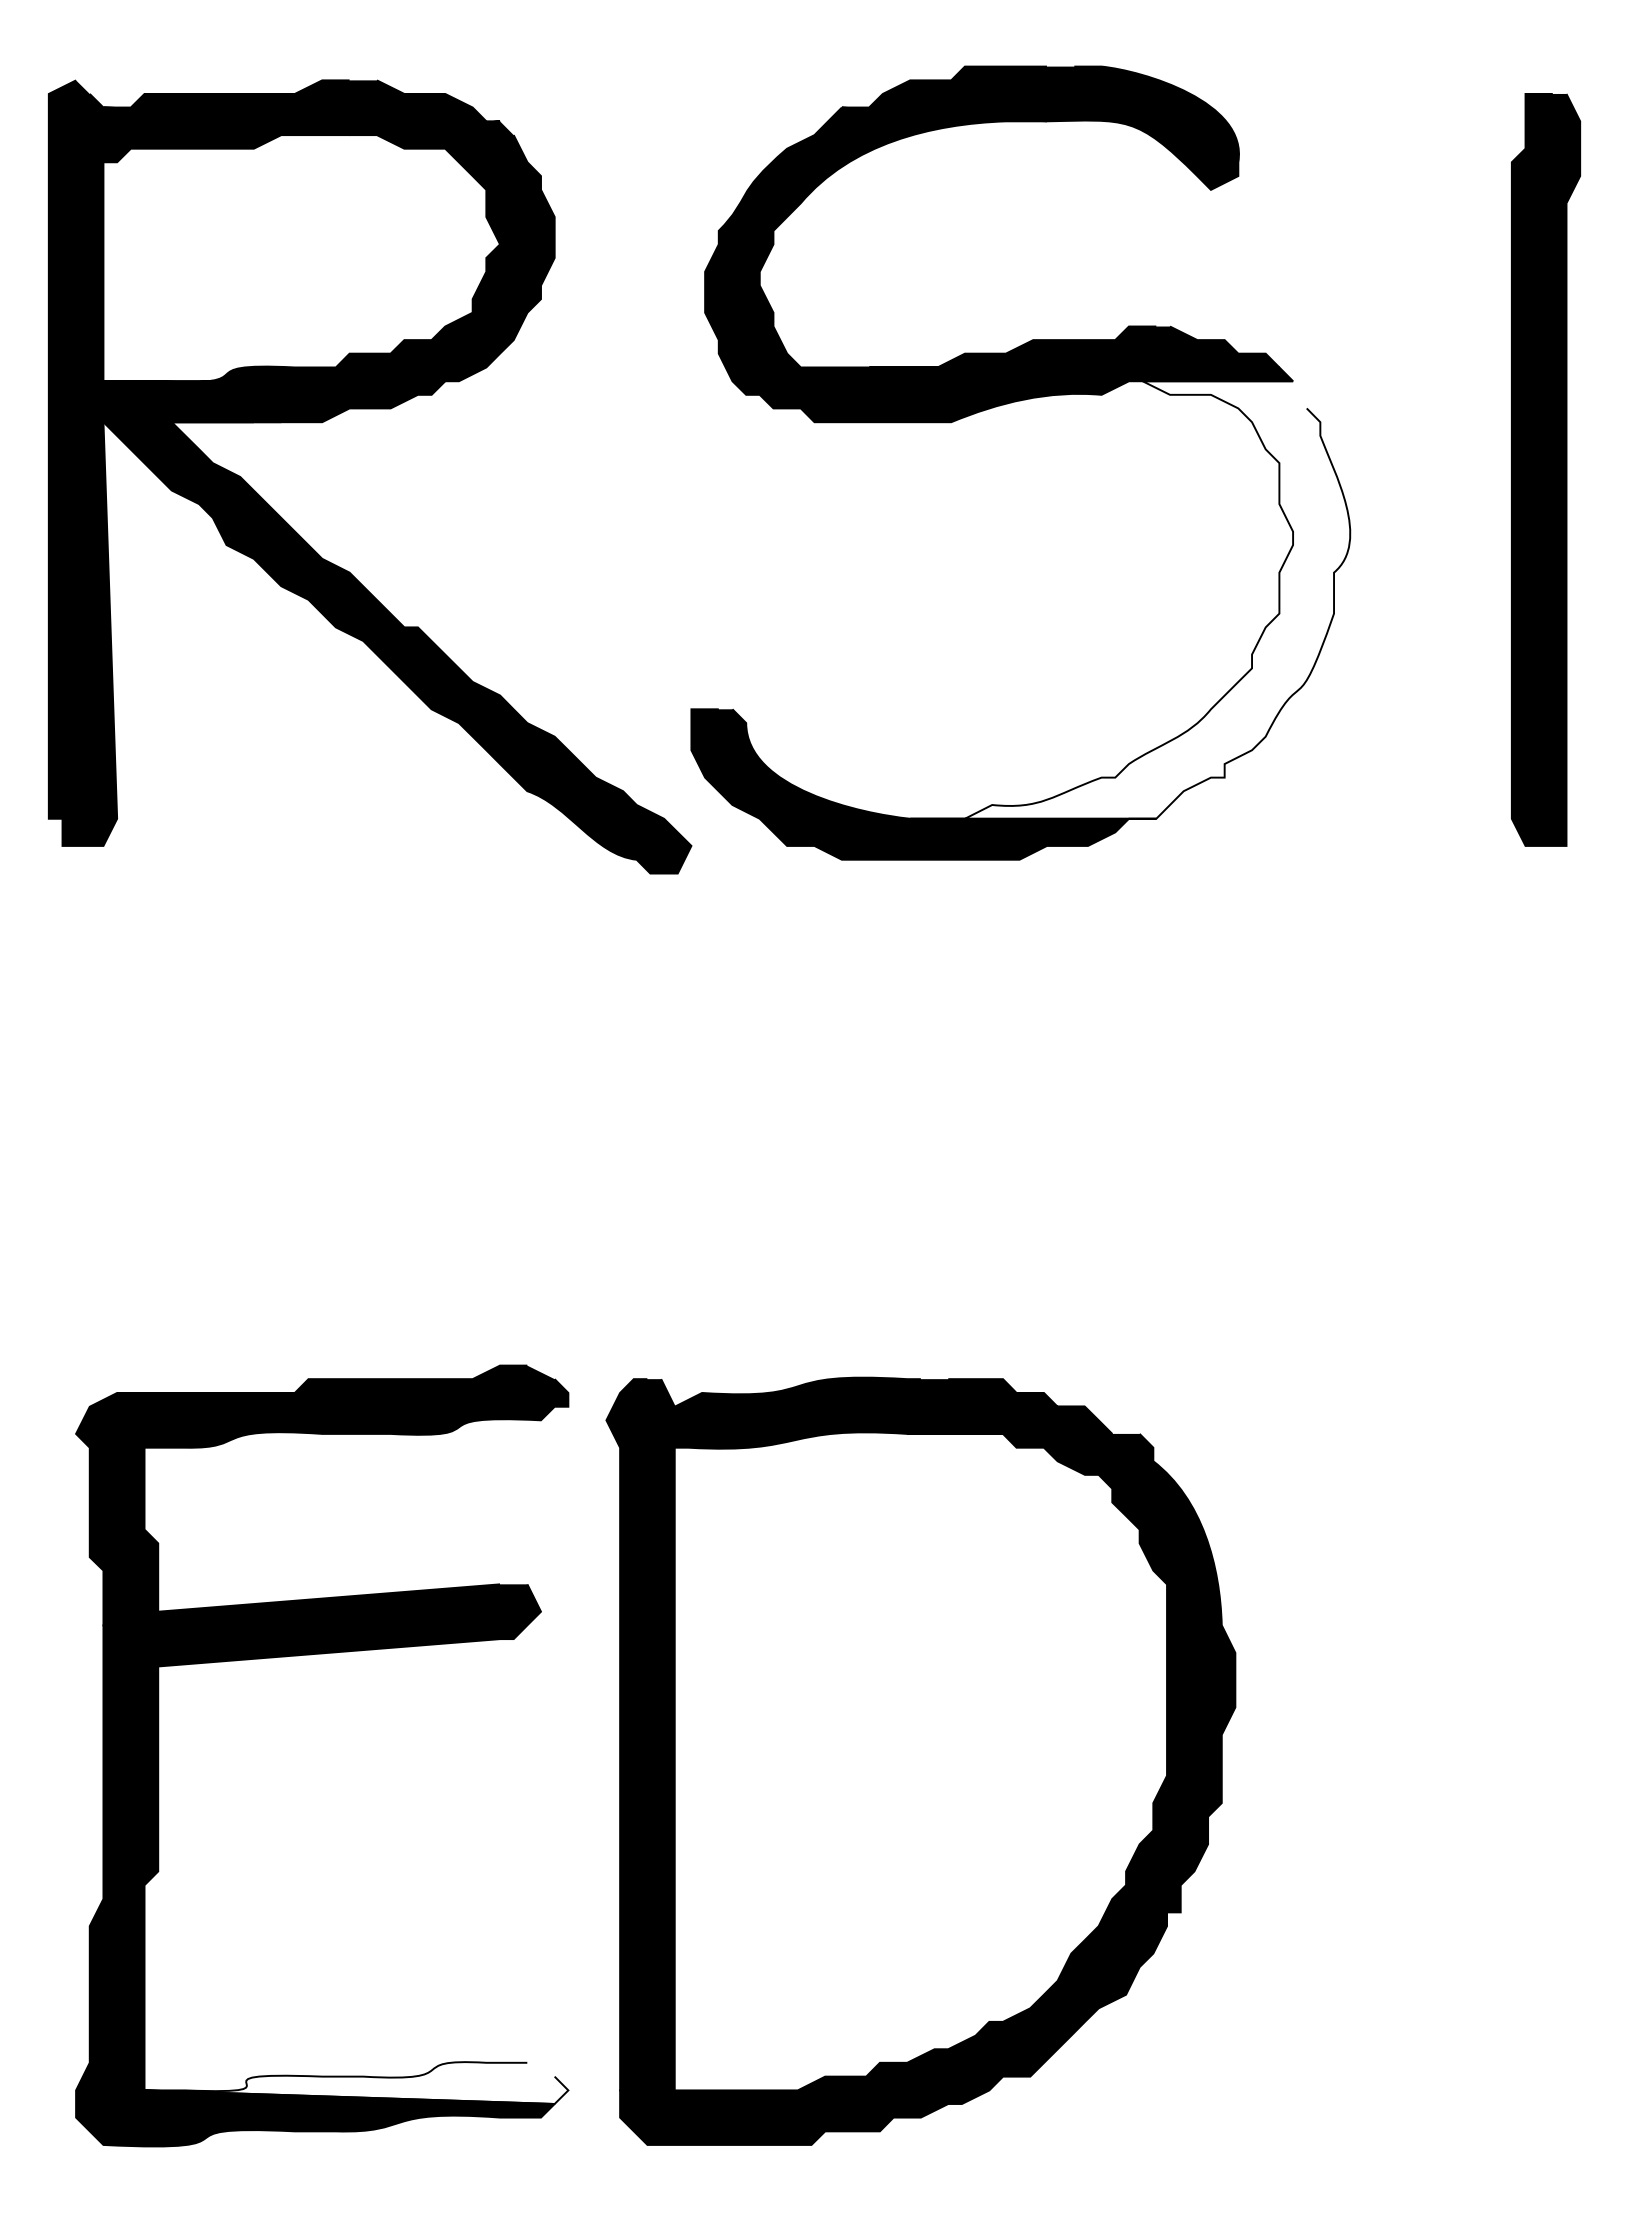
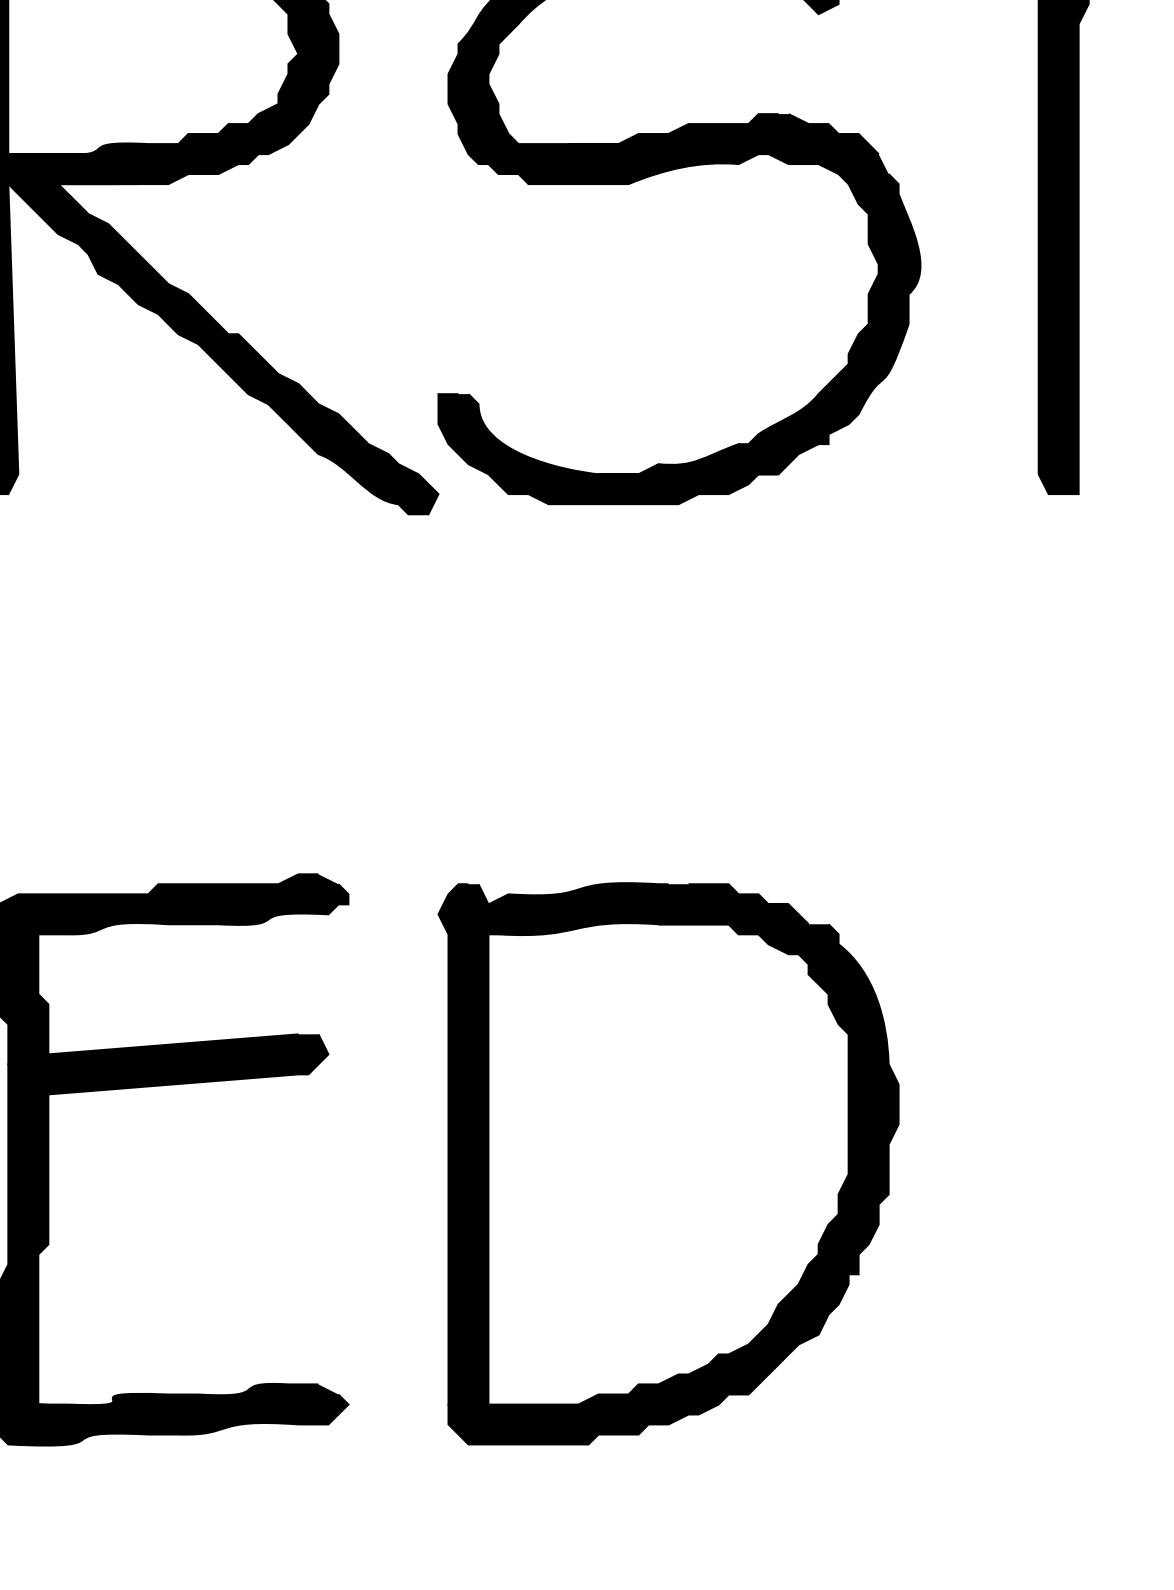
fill: (1130, 599) -> (759, 313), added
part: (920, 1760) -> (668, 1163), moved
fill: (356, 2082) -> (193, 1398), added

